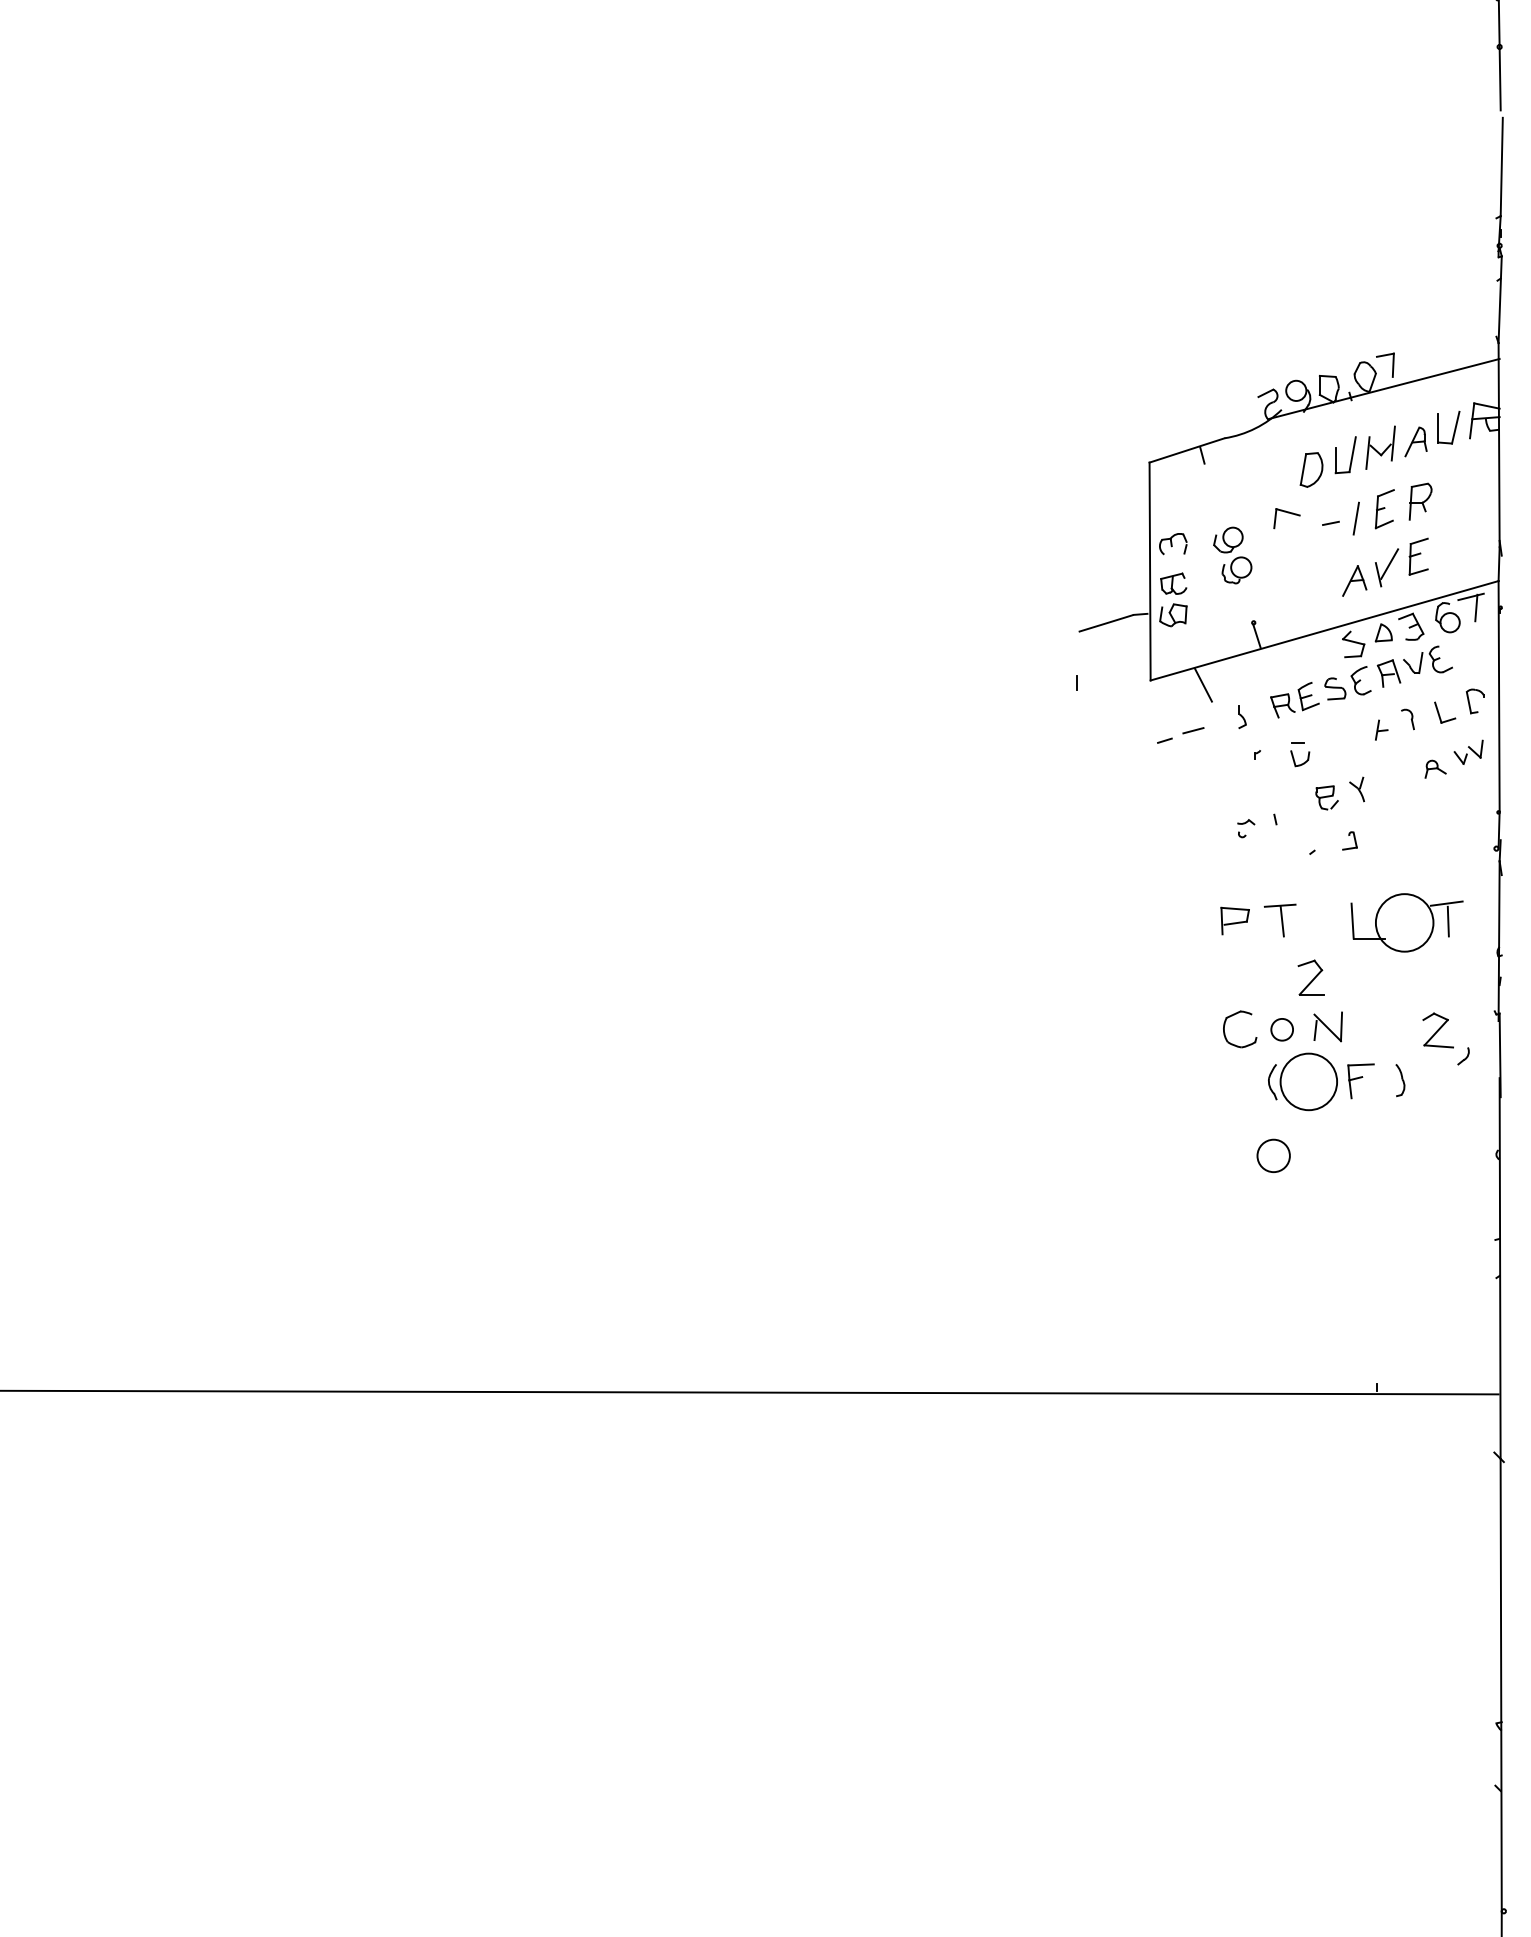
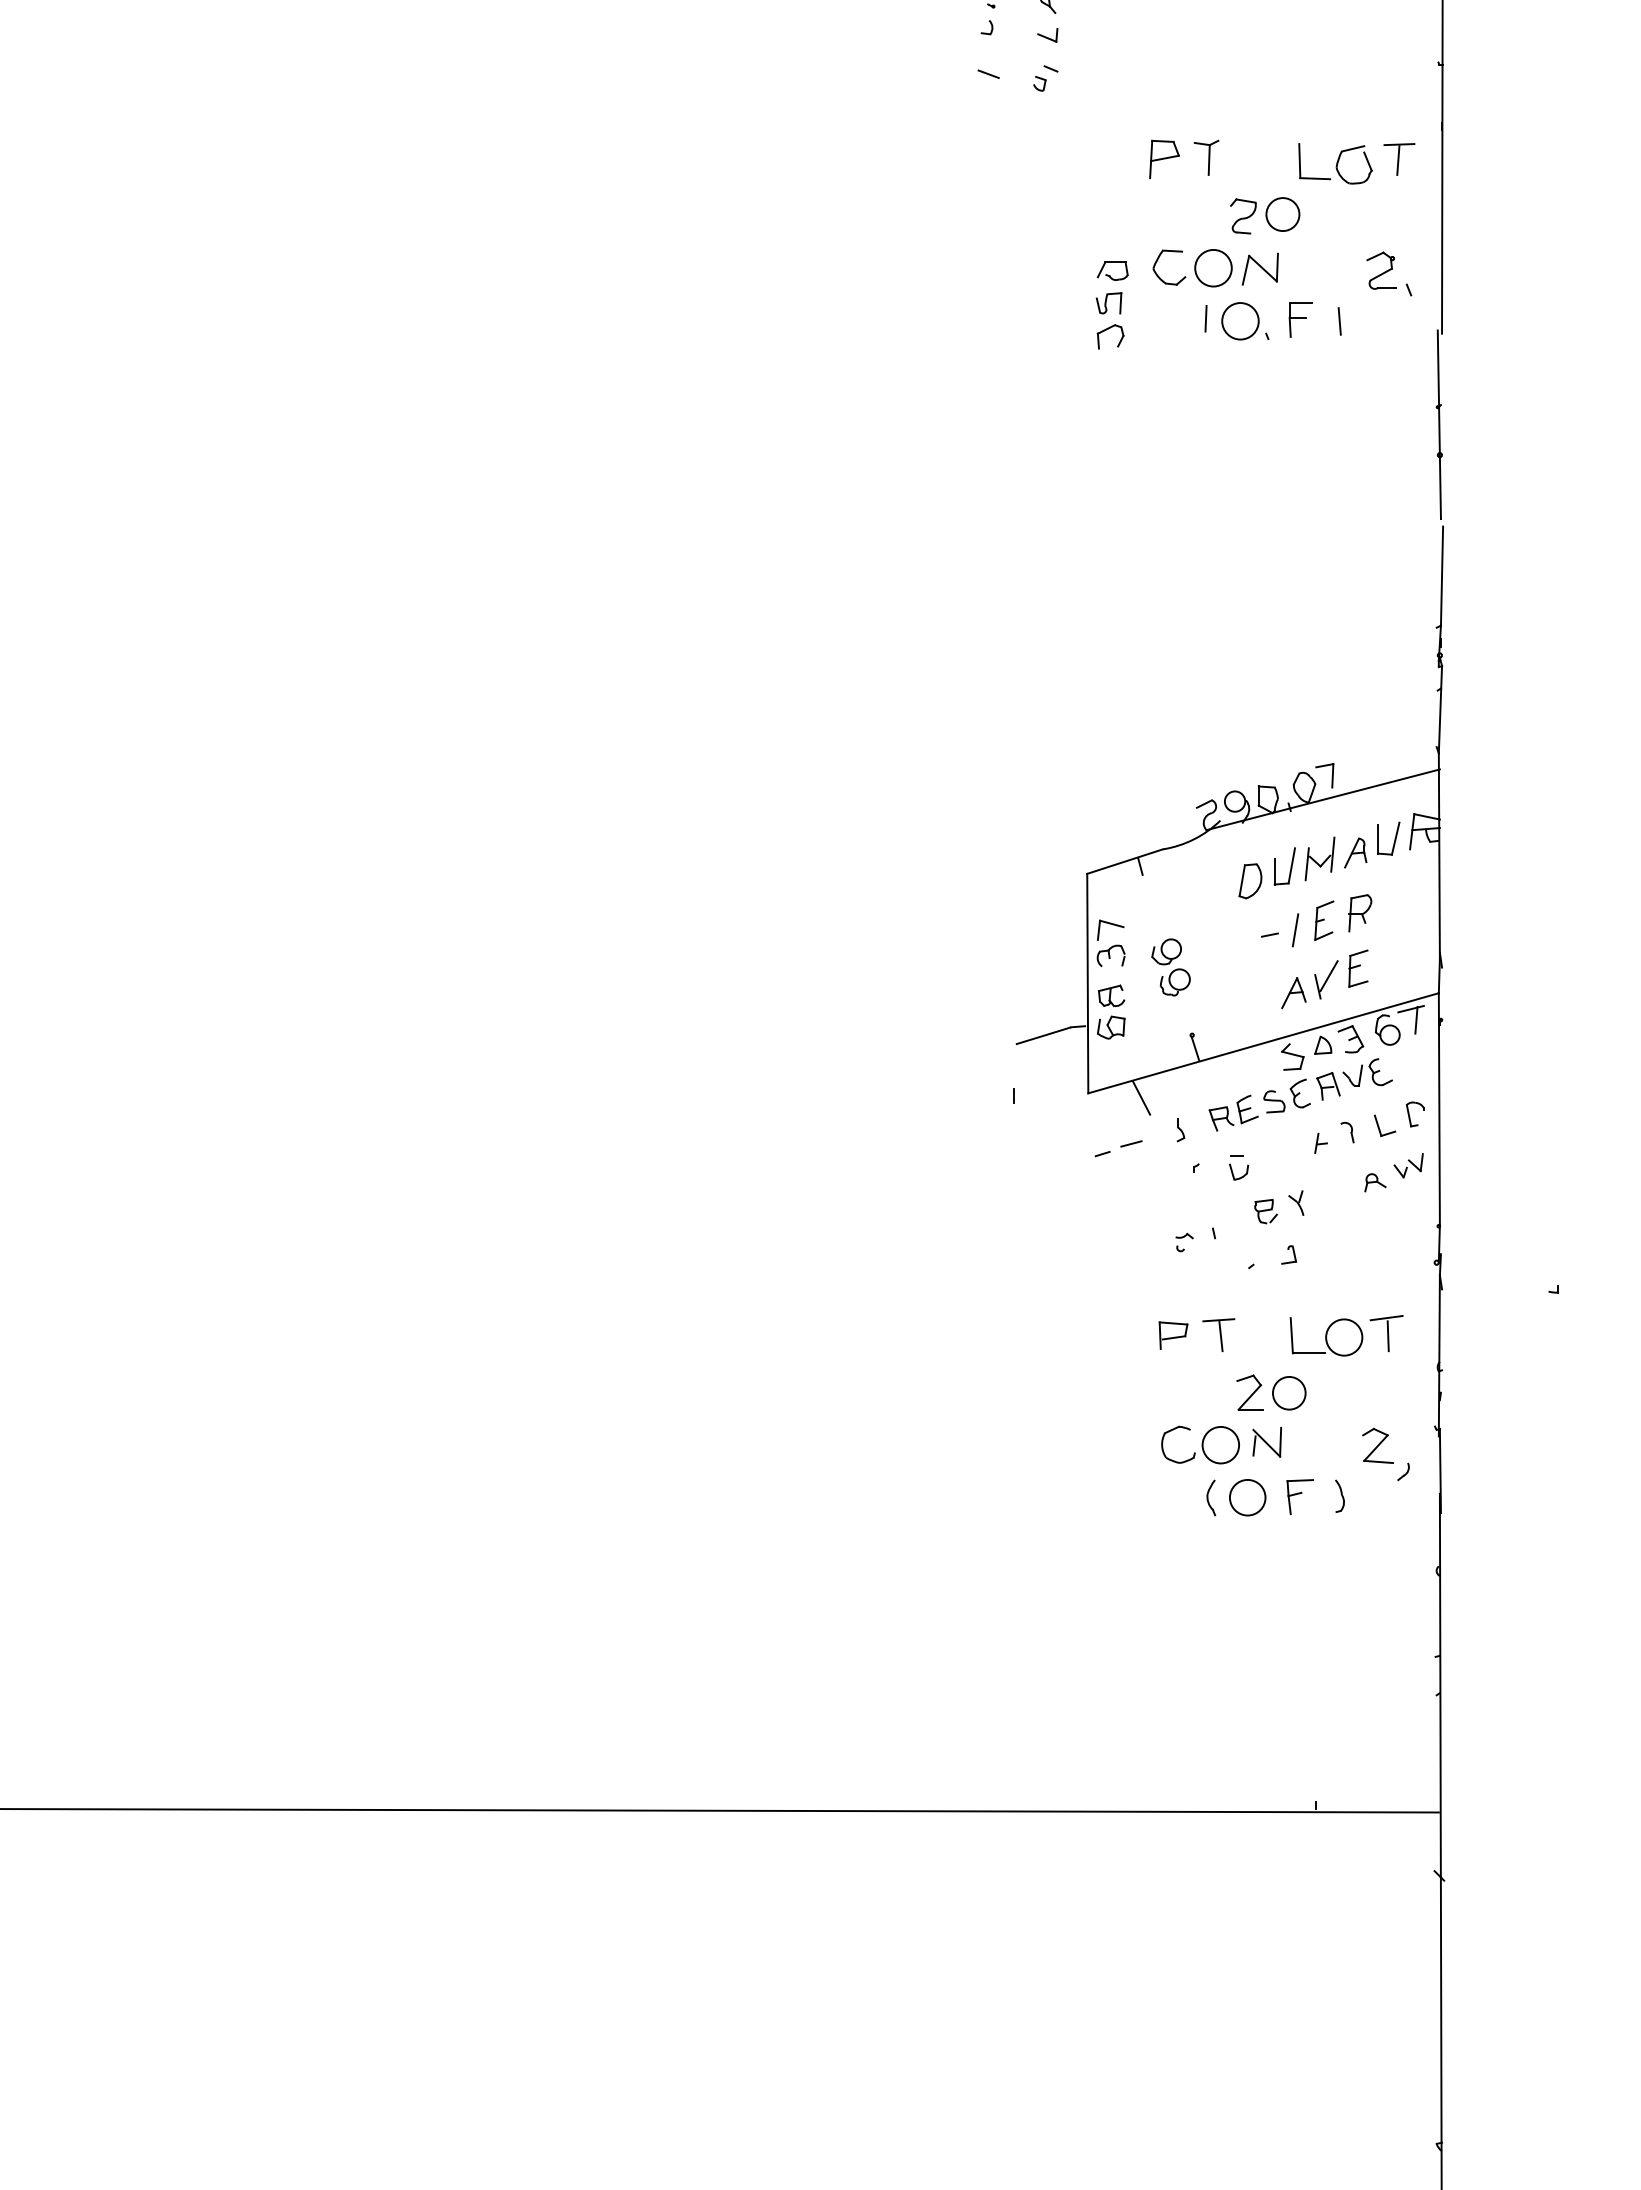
part: (1286, 517) -> (1110, 929), moved
circle: (1404, 922) -> (1344, 1337), size x0.62
circle: (1281, 1029) -> (1220, 1444), size x1.67
circle: (1308, 1081) -> (1247, 1497), size x0.62
circle: (1273, 1156) -> (1289, 1393), moved

